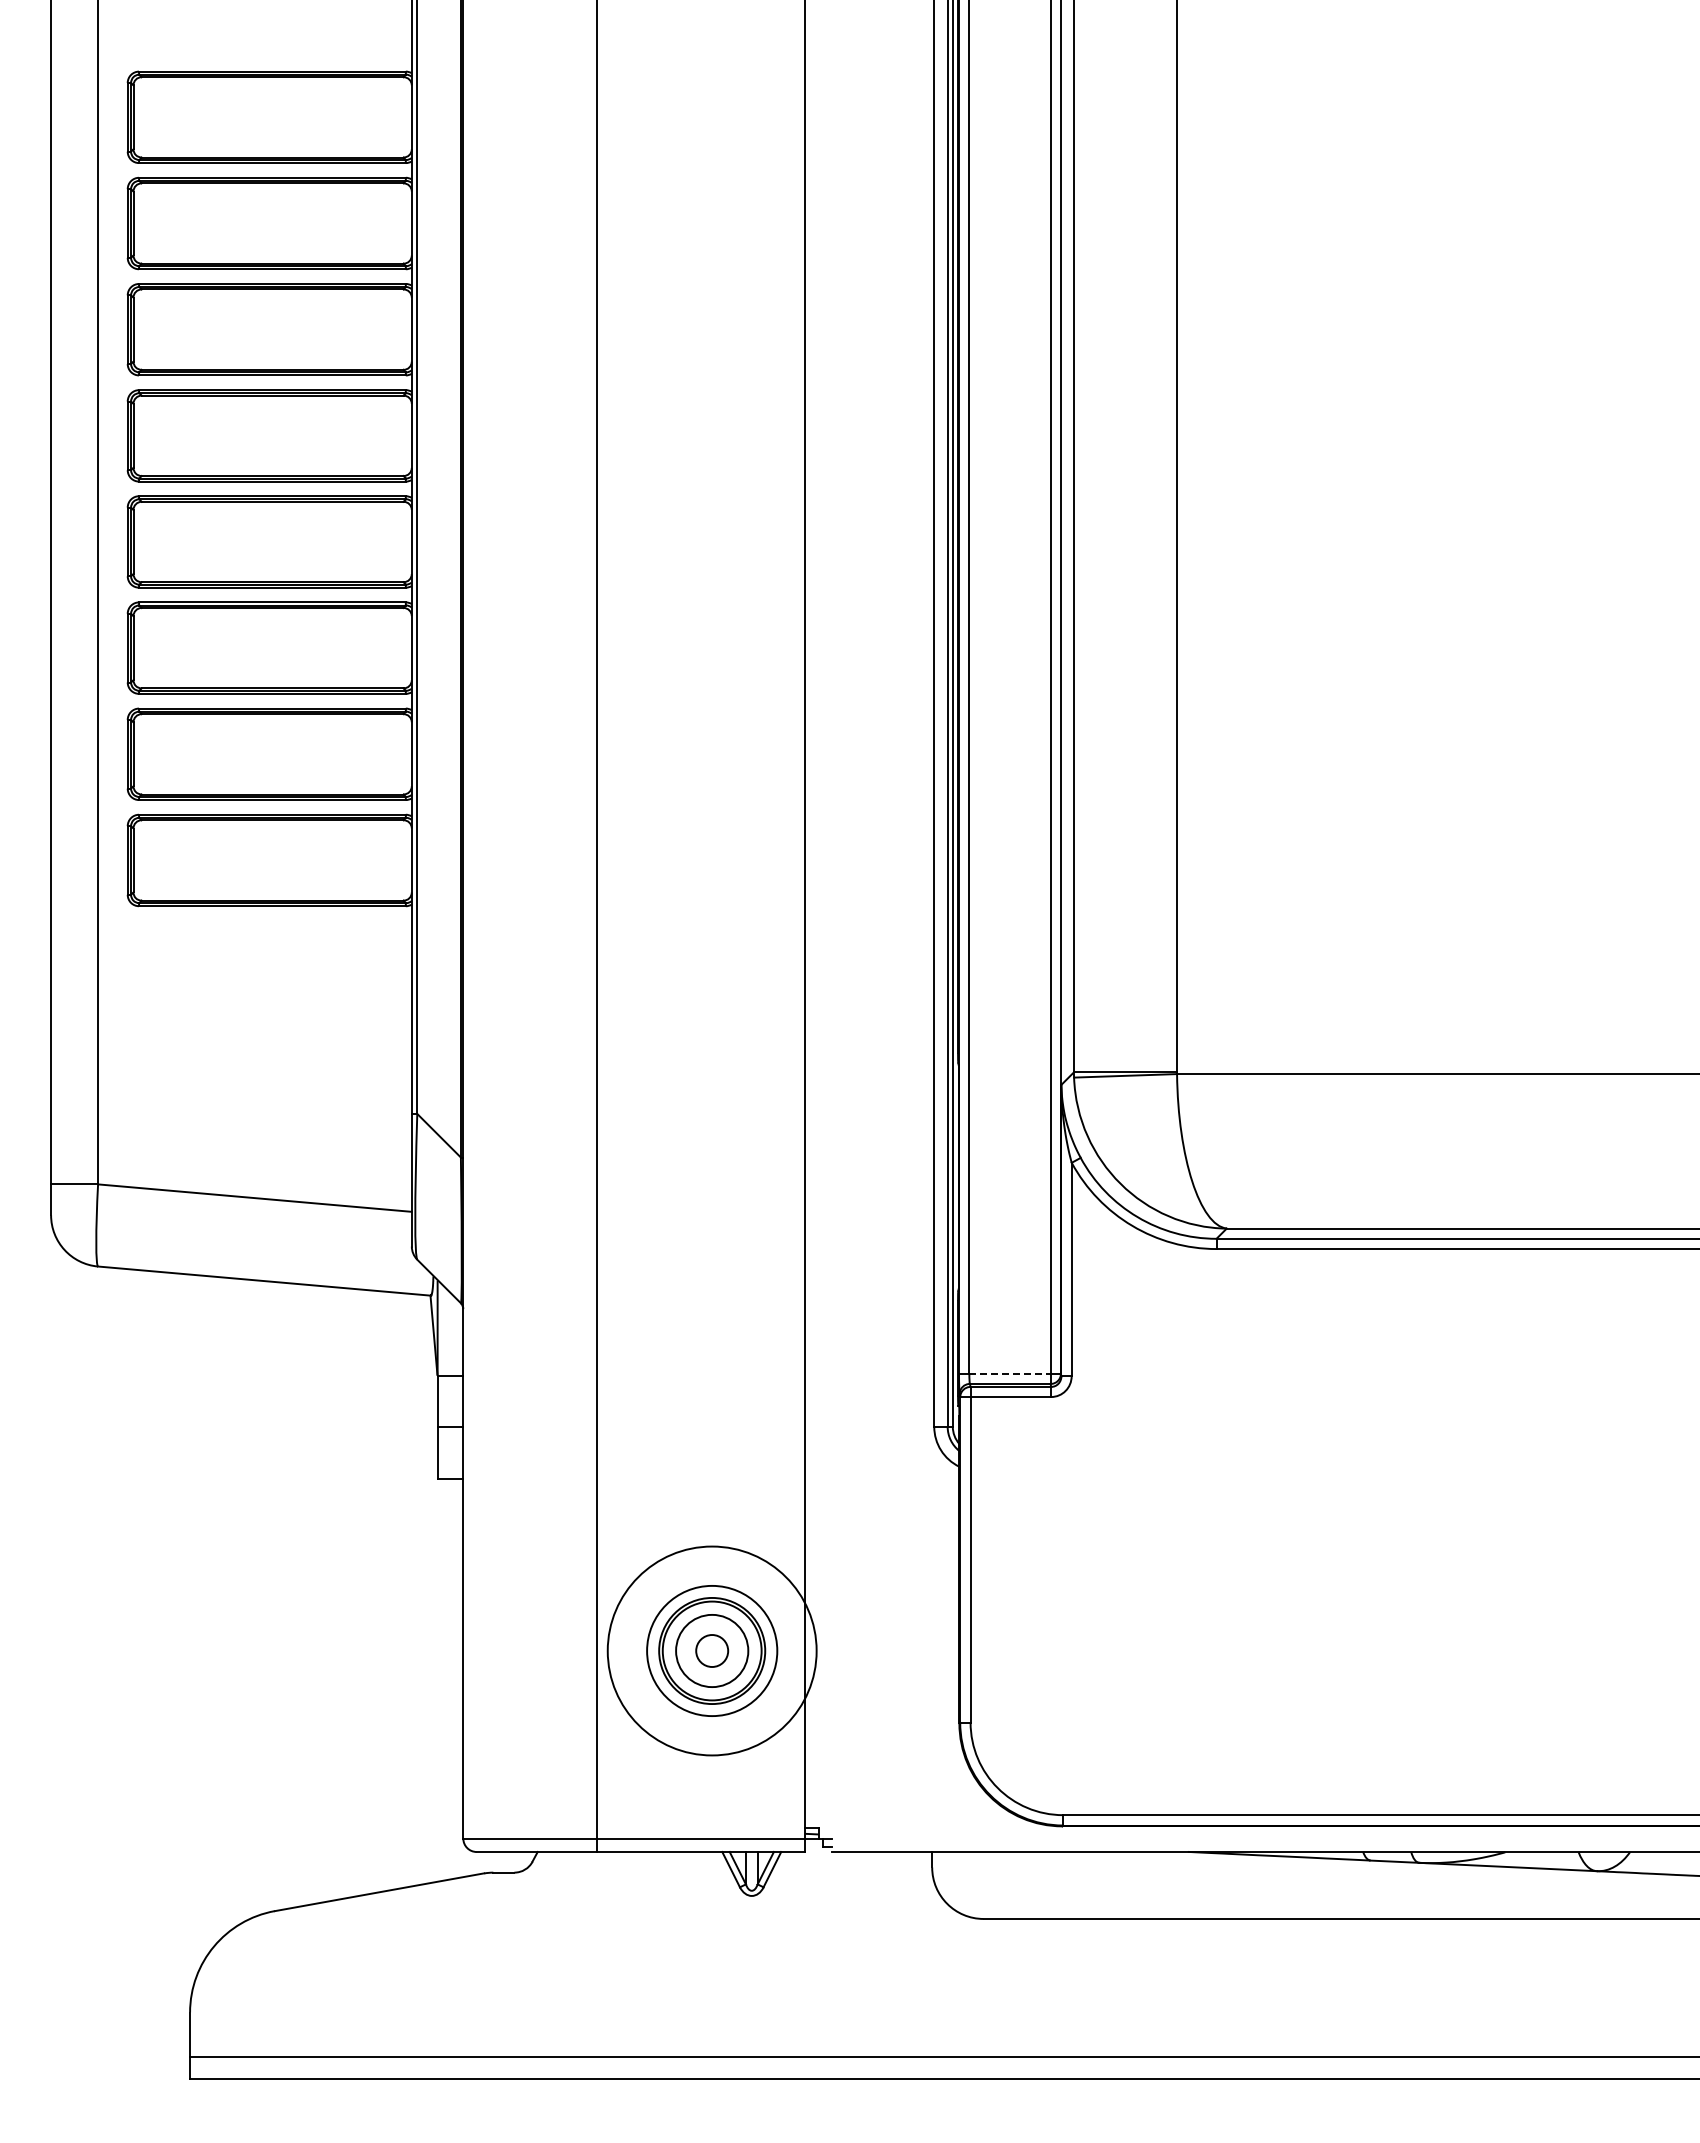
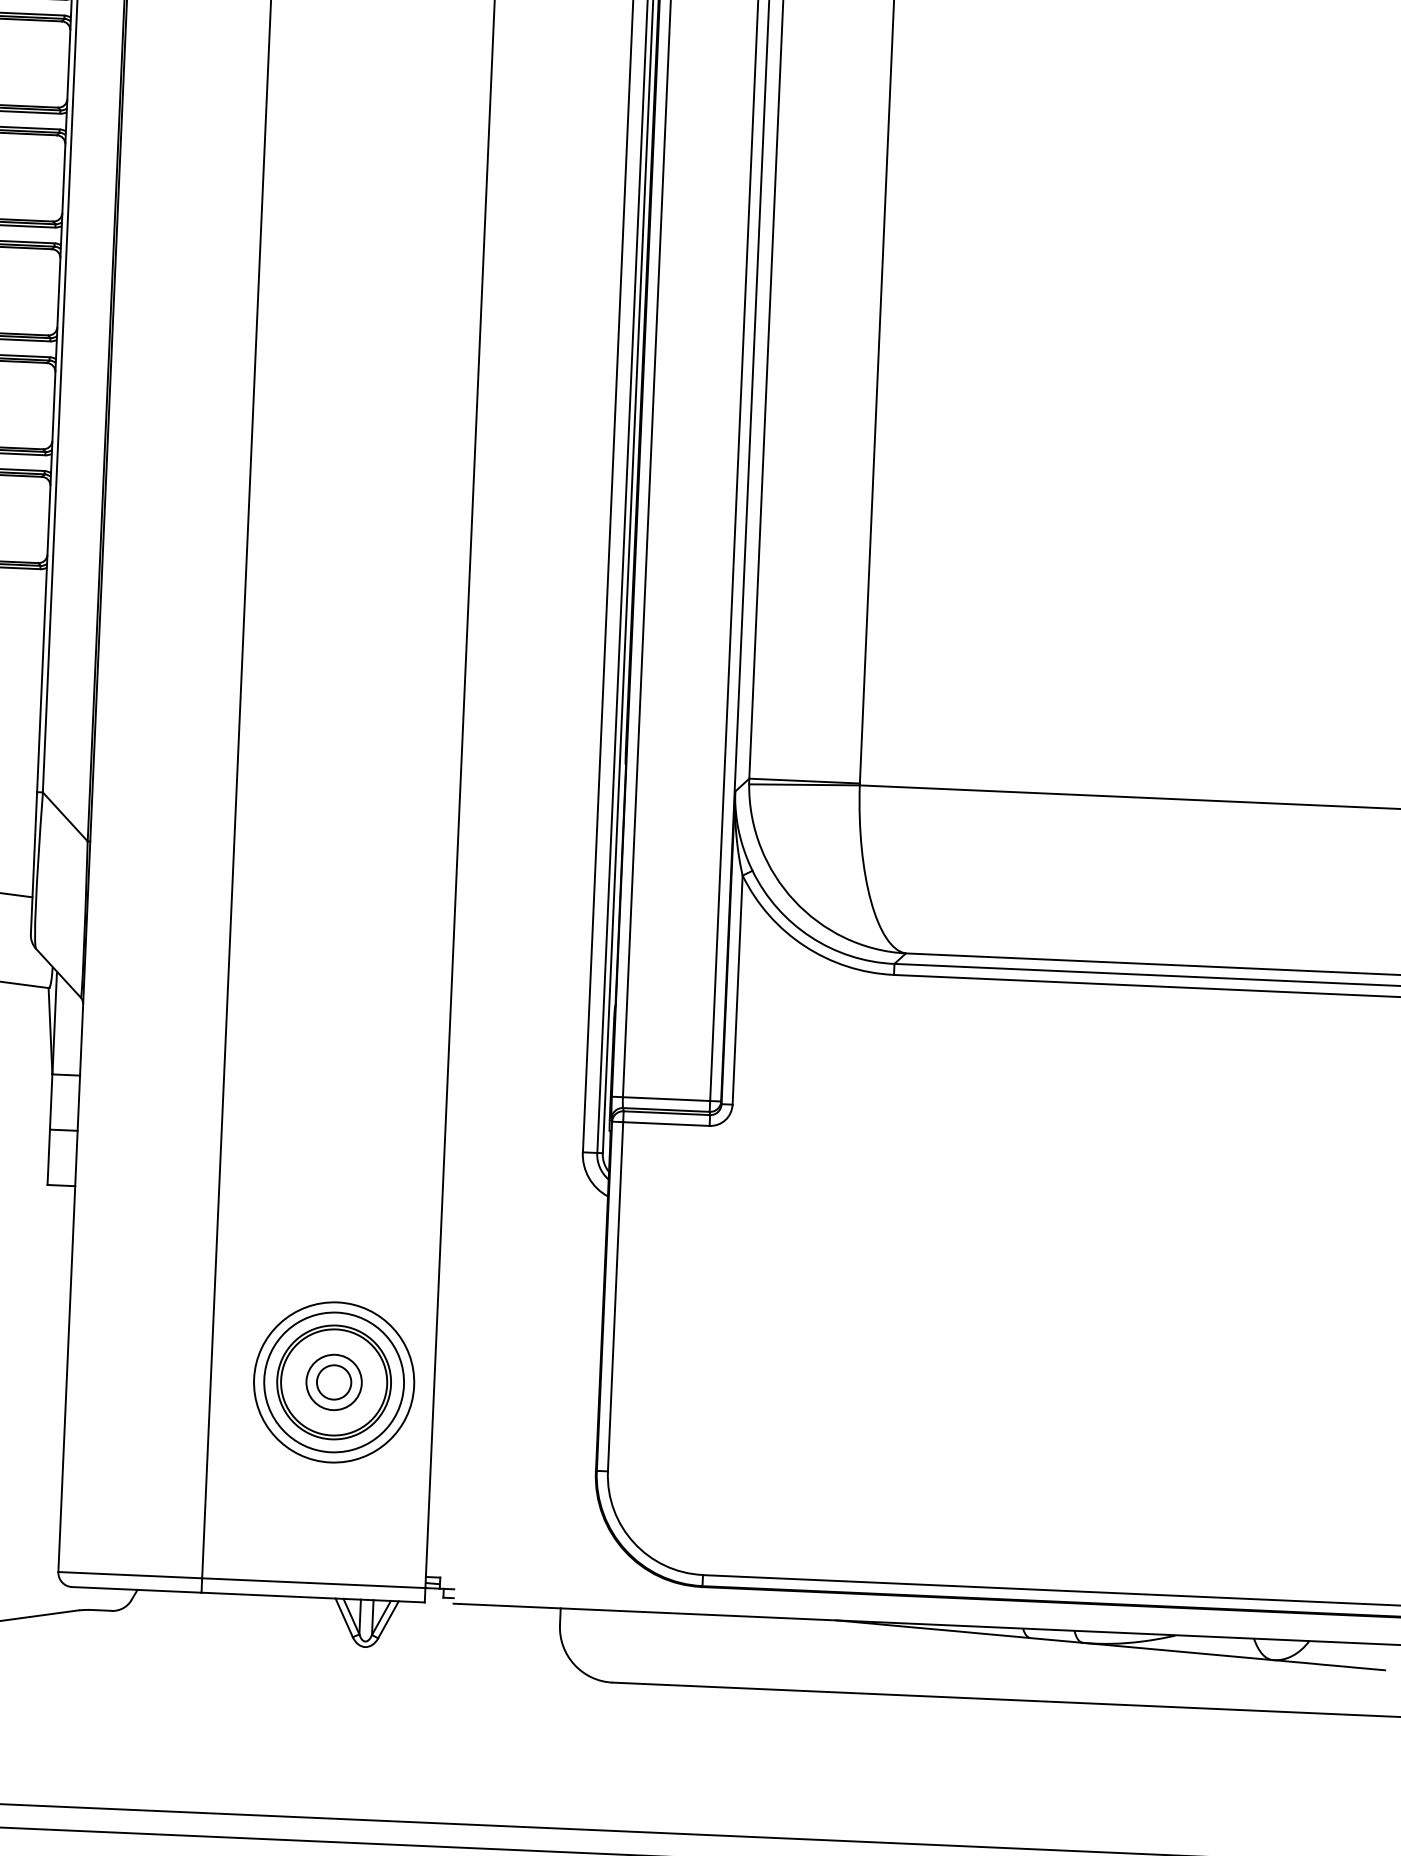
line: (1009, 1373) -> (666, 1098), dashed -> solid
circle: (711, 1650) -> (333, 1381), size x0.71
circle: (712, 1650) -> (334, 1381), size x0.71

